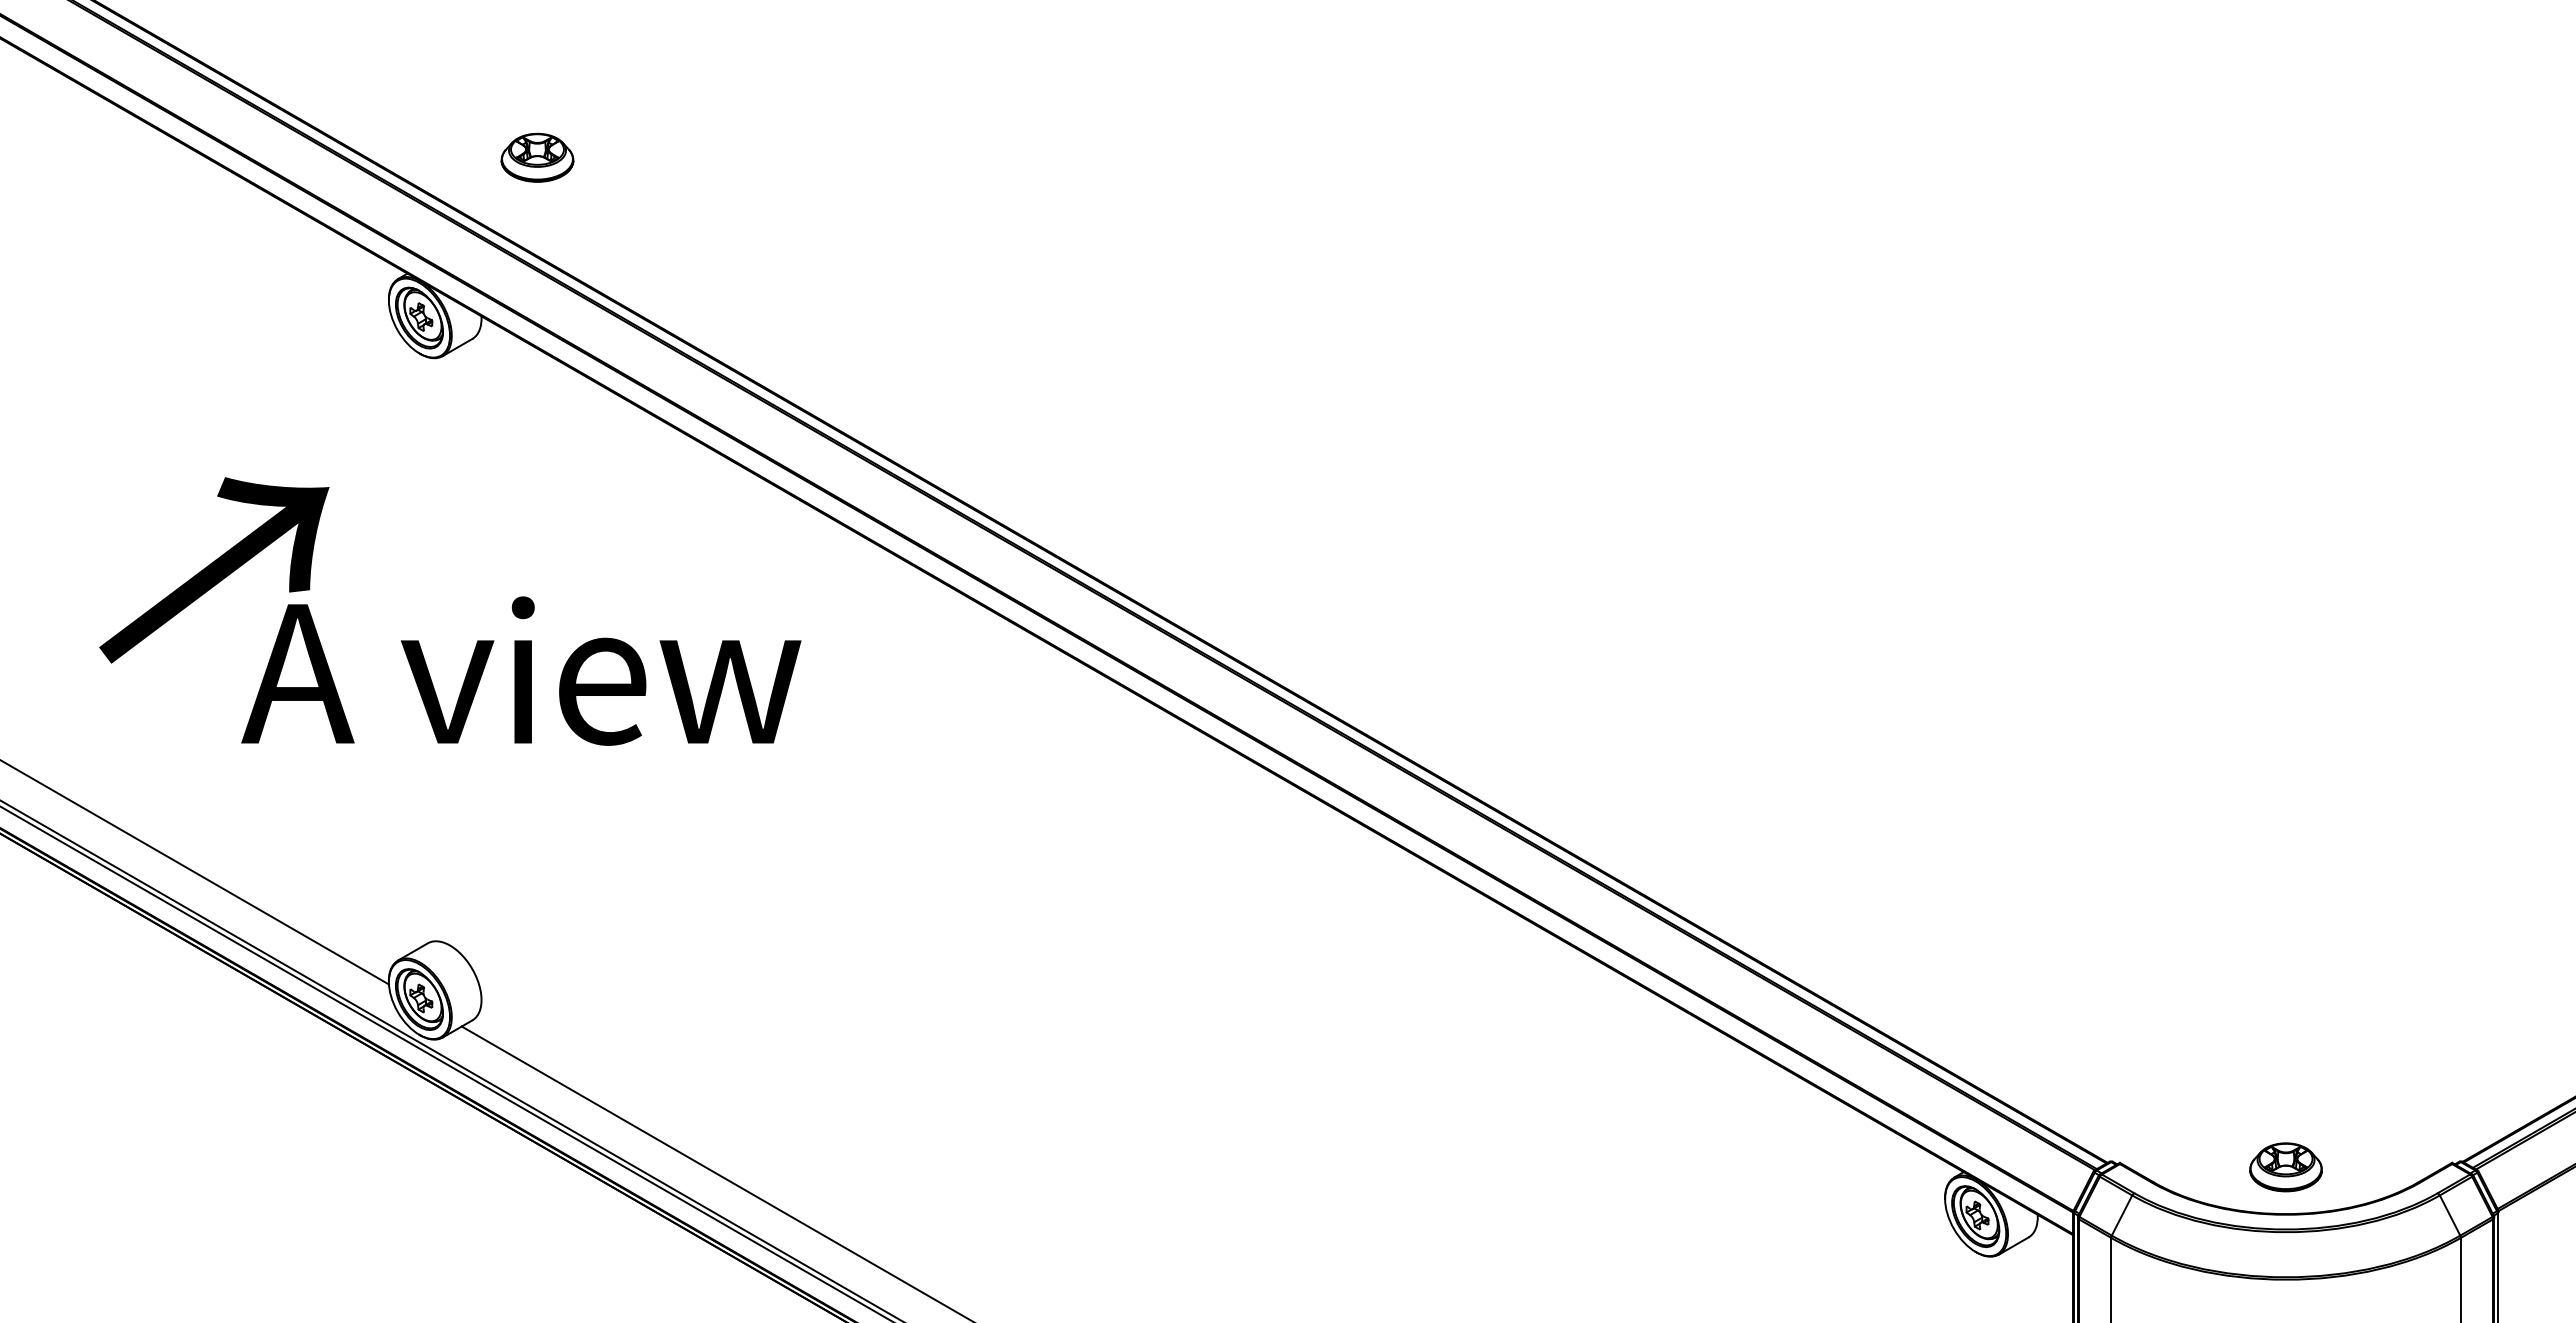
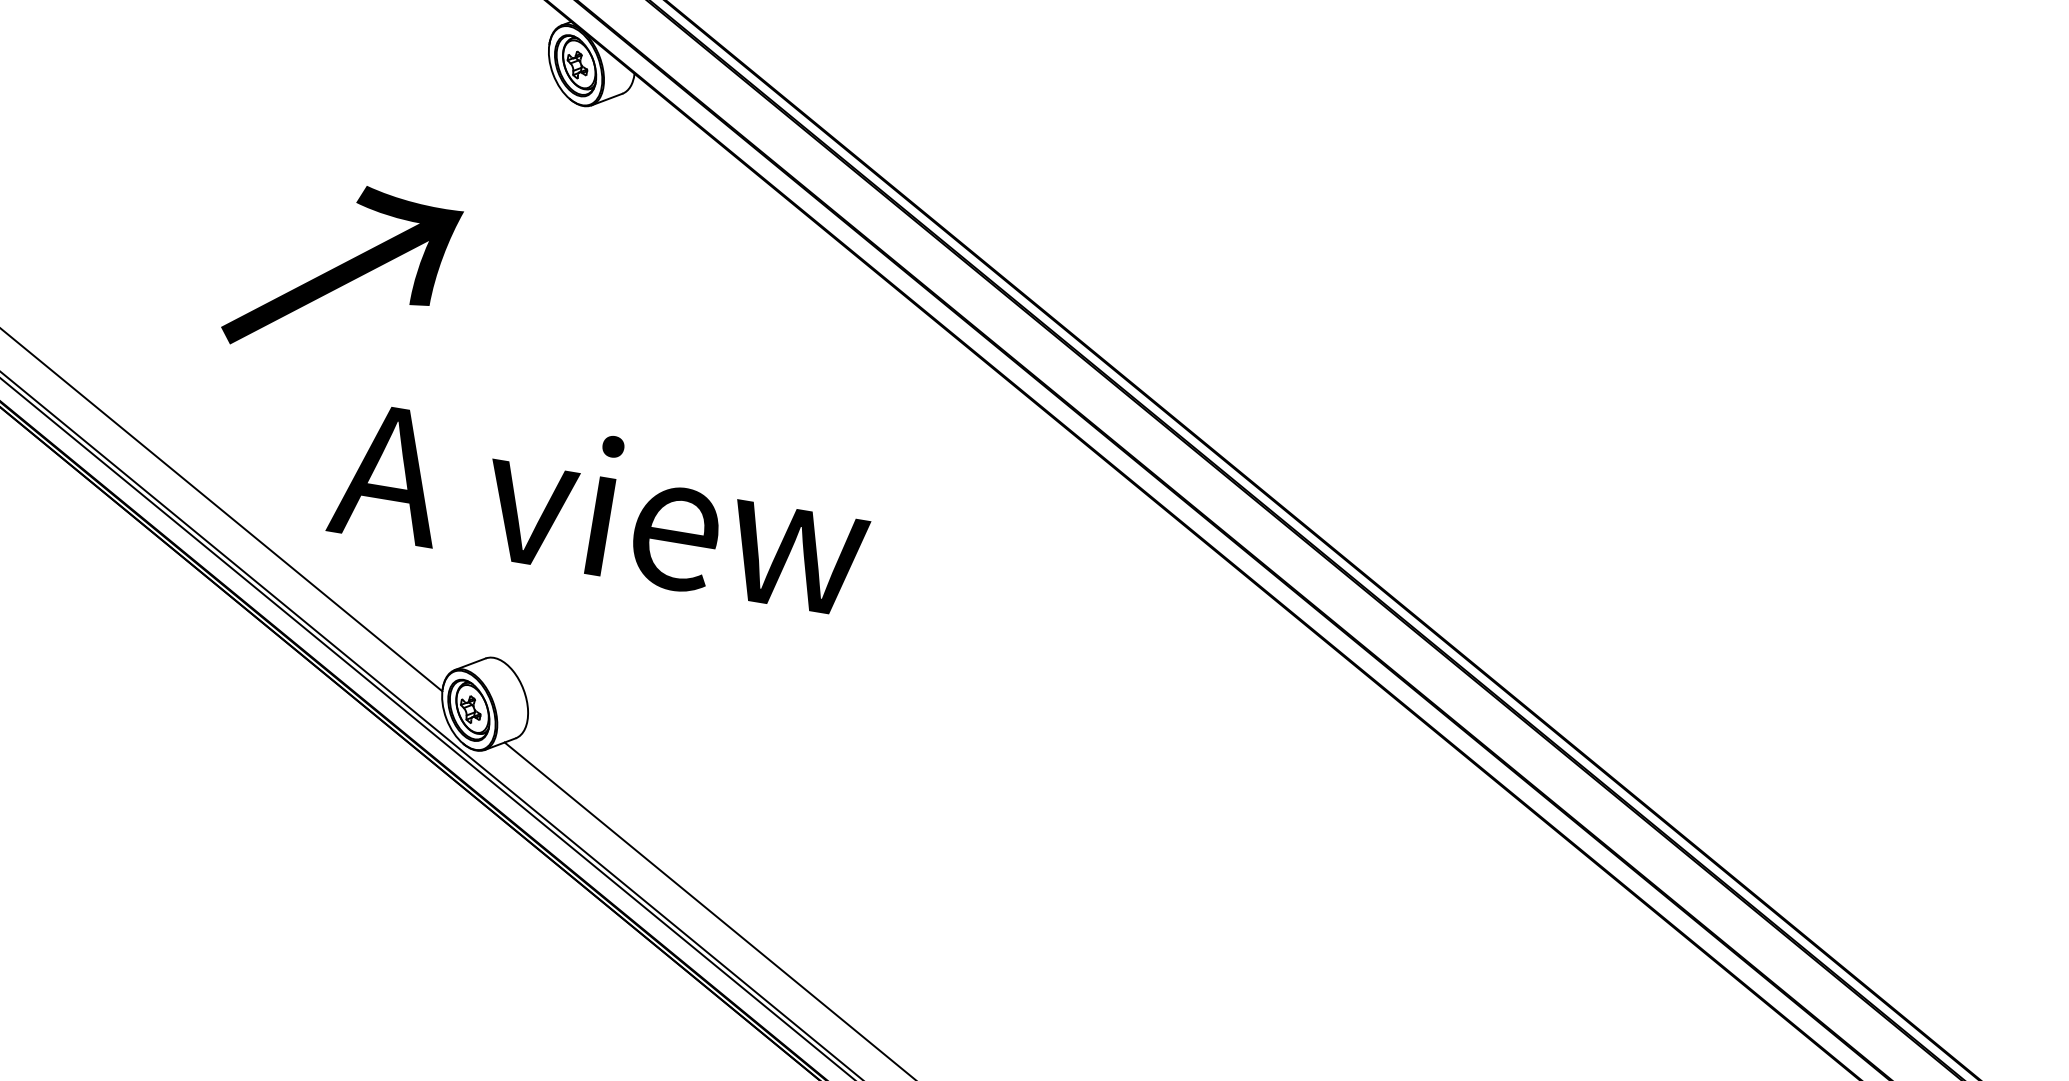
text: (521, 670) -> (601, 505), moved

